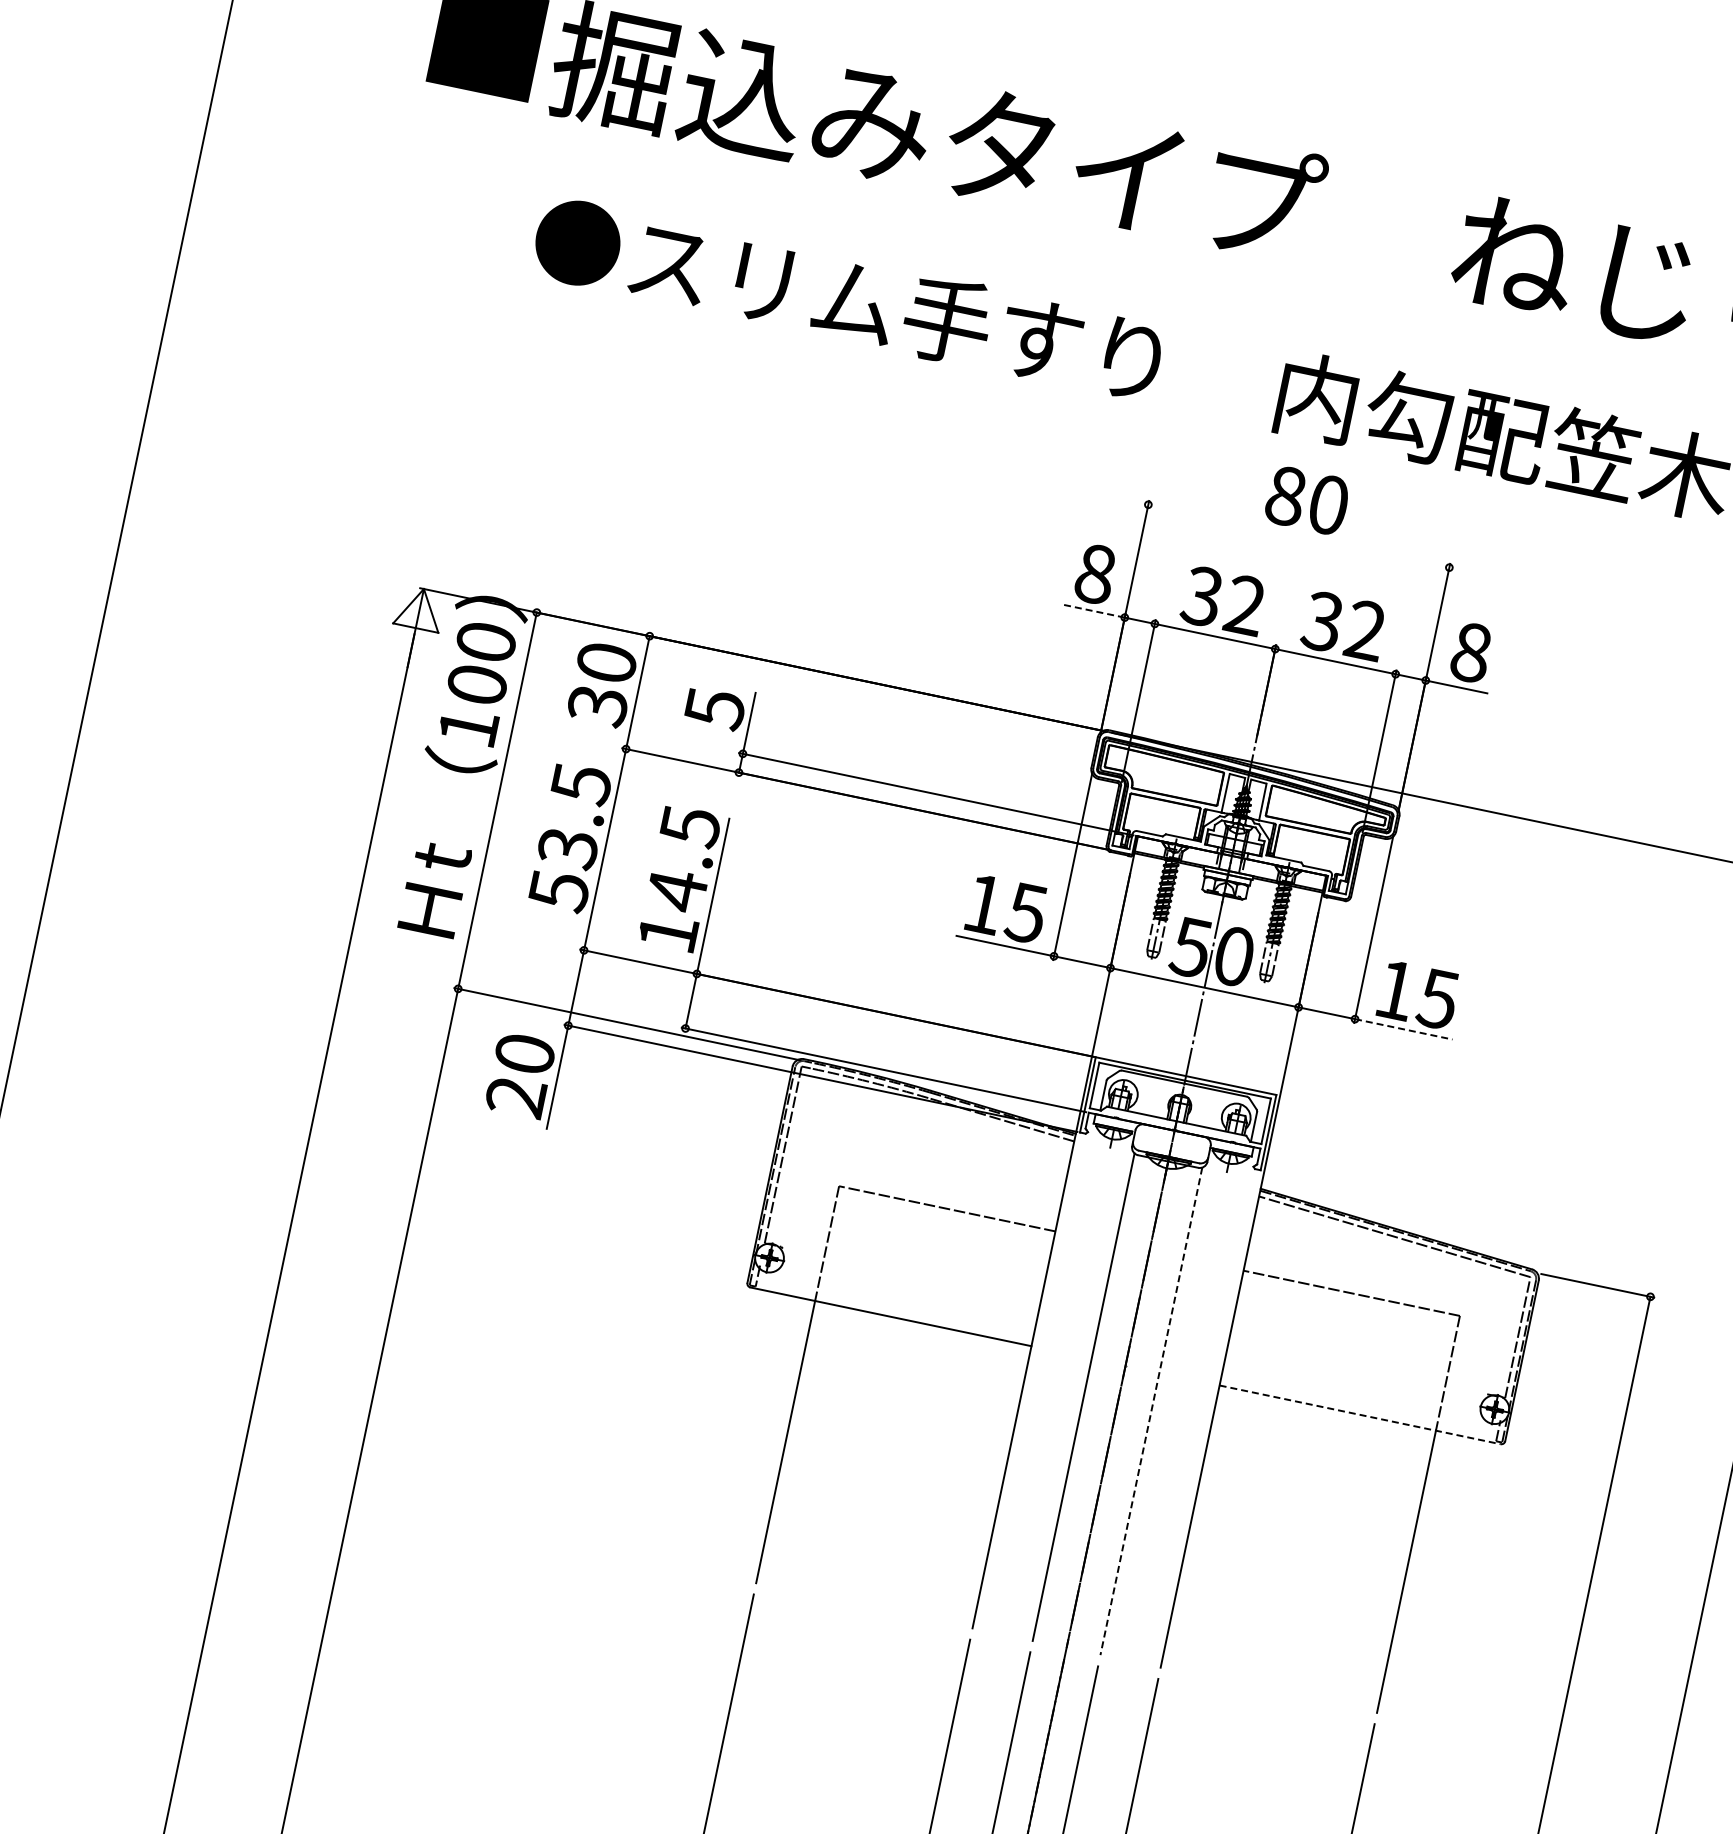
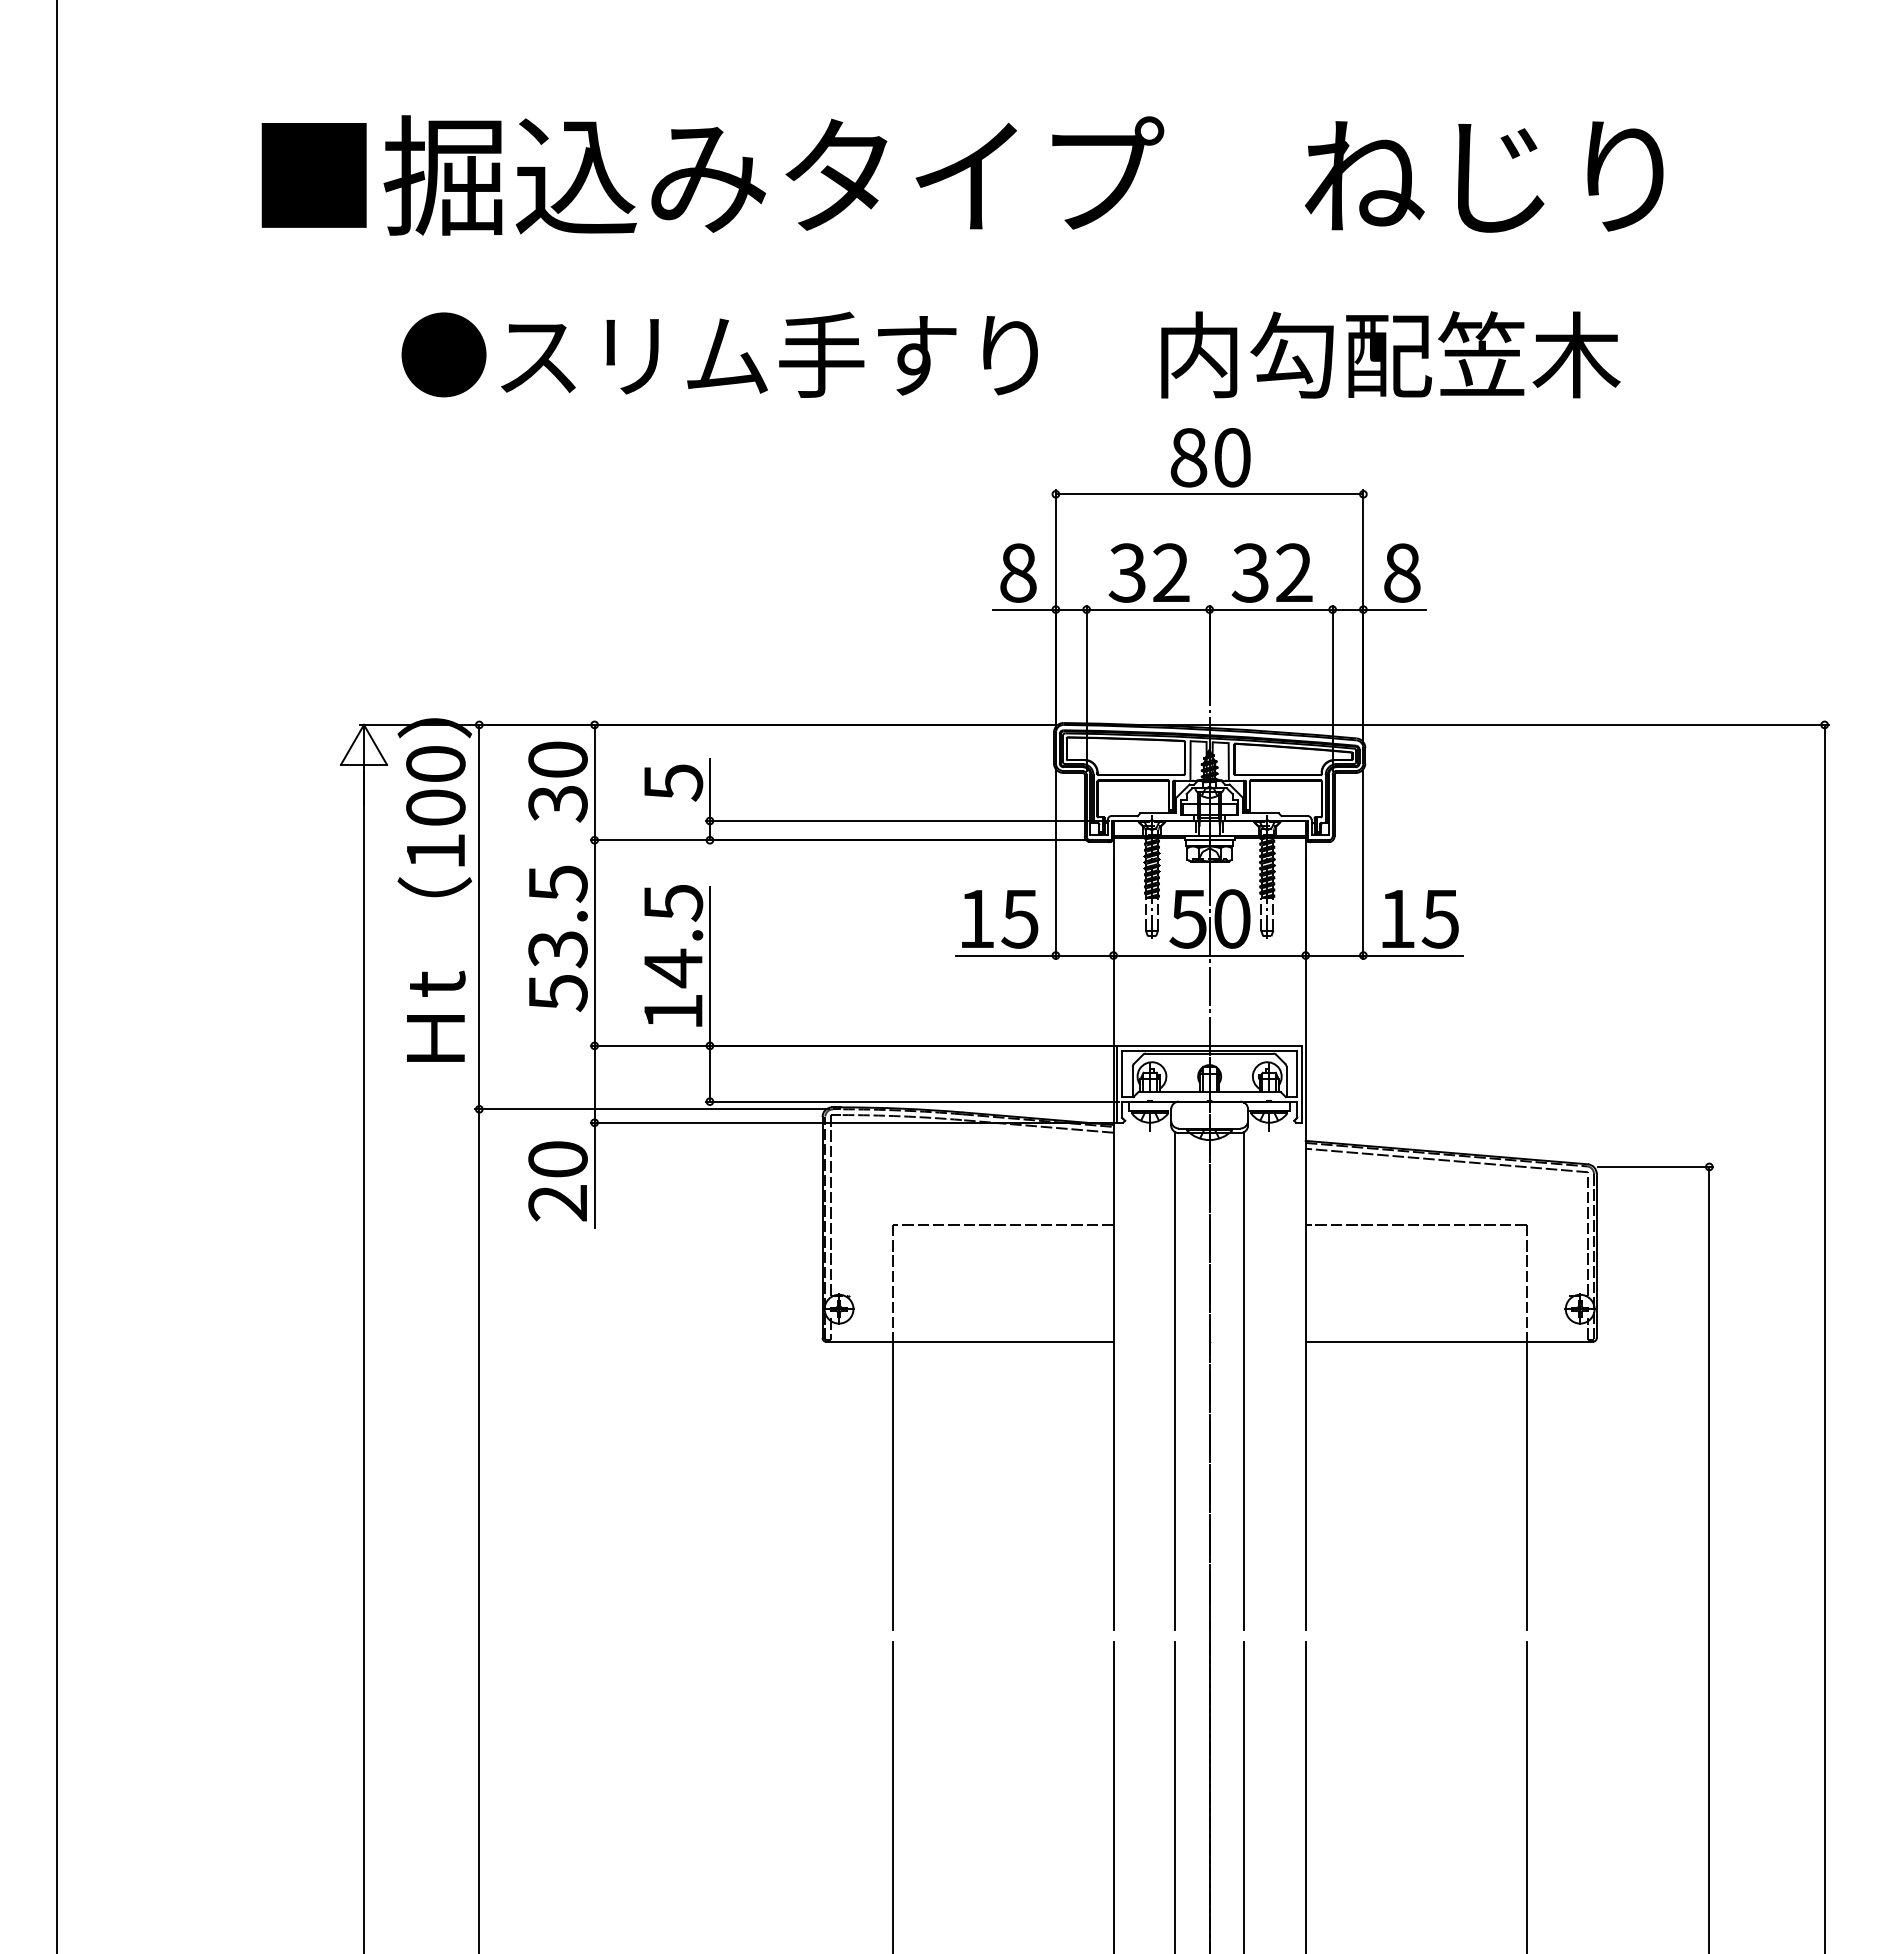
line: (1298, 536) -> (1209, 494), added
line: (1093, 610) -> (1023, 609), dashed -> solid
line: (1404, 1029) -> (1413, 955), dashed -> solid
line: (1151, 1411) -> (1244, 1381), dashed -> solid
line: (1360, 1414) -> (1449, 1341), dashed -> solid

